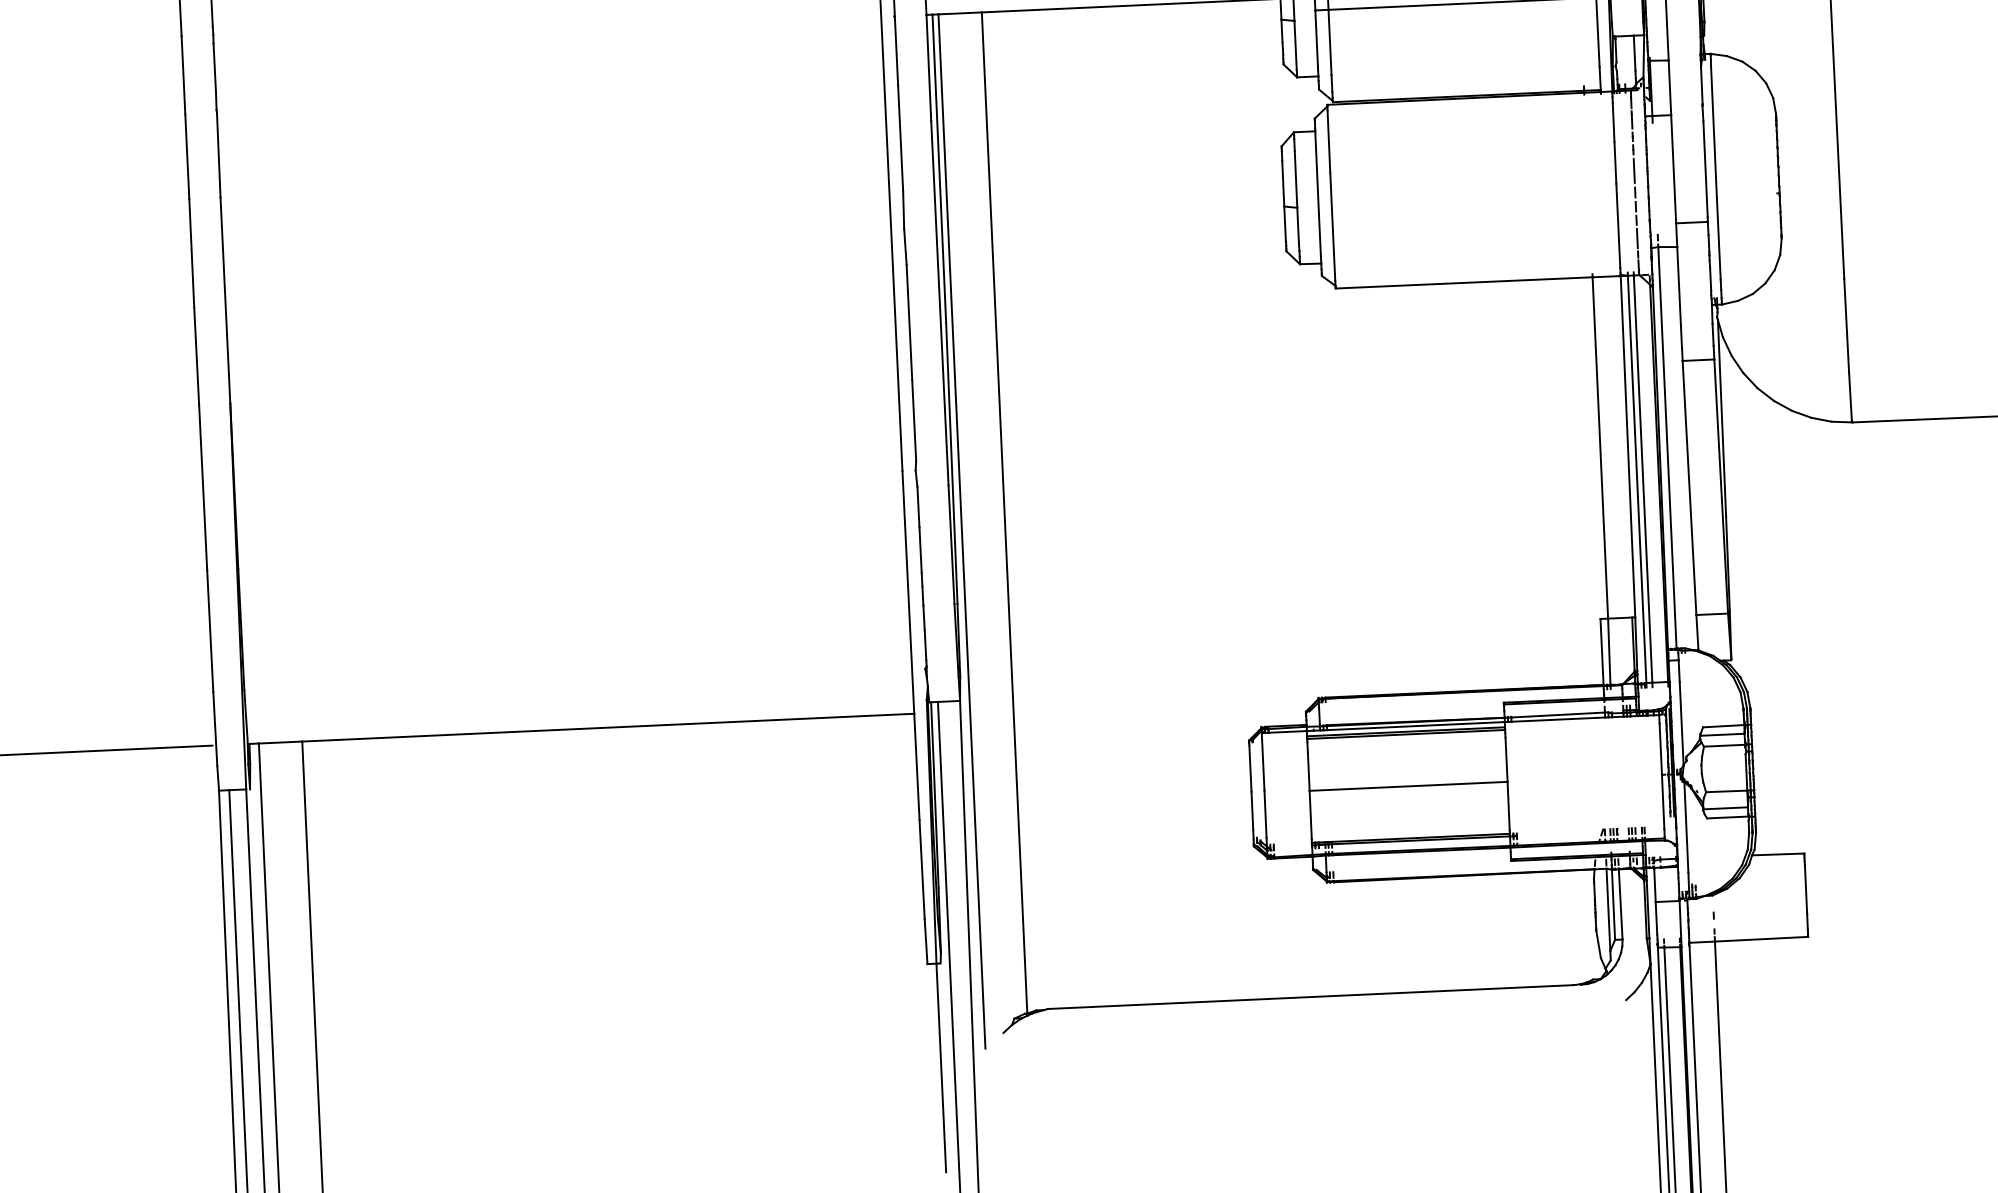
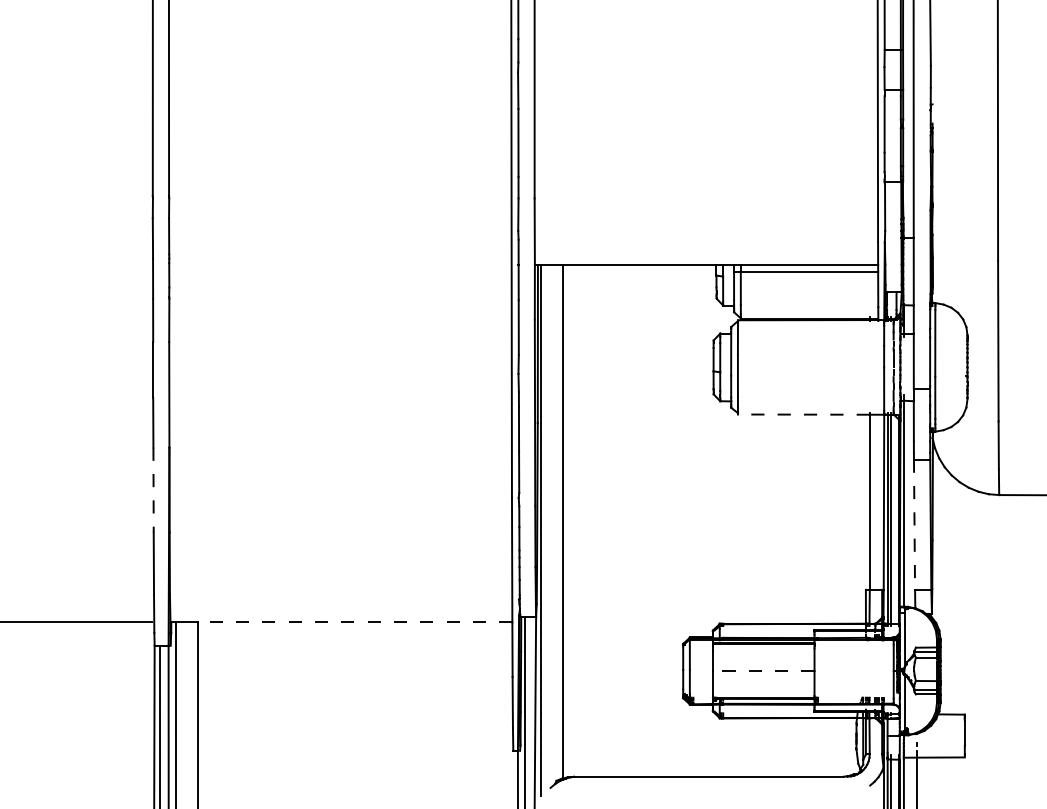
line: (1463, 282) -> (803, 414), solid -> dashed
line: (203, 488) -> (153, 490), solid -> dashed
line: (1689, 489) -> (914, 525), solid -> dashed
line: (608, 727) -> (355, 622), solid -> dashed
line: (1408, 787) -> (763, 671), solid -> dashed

